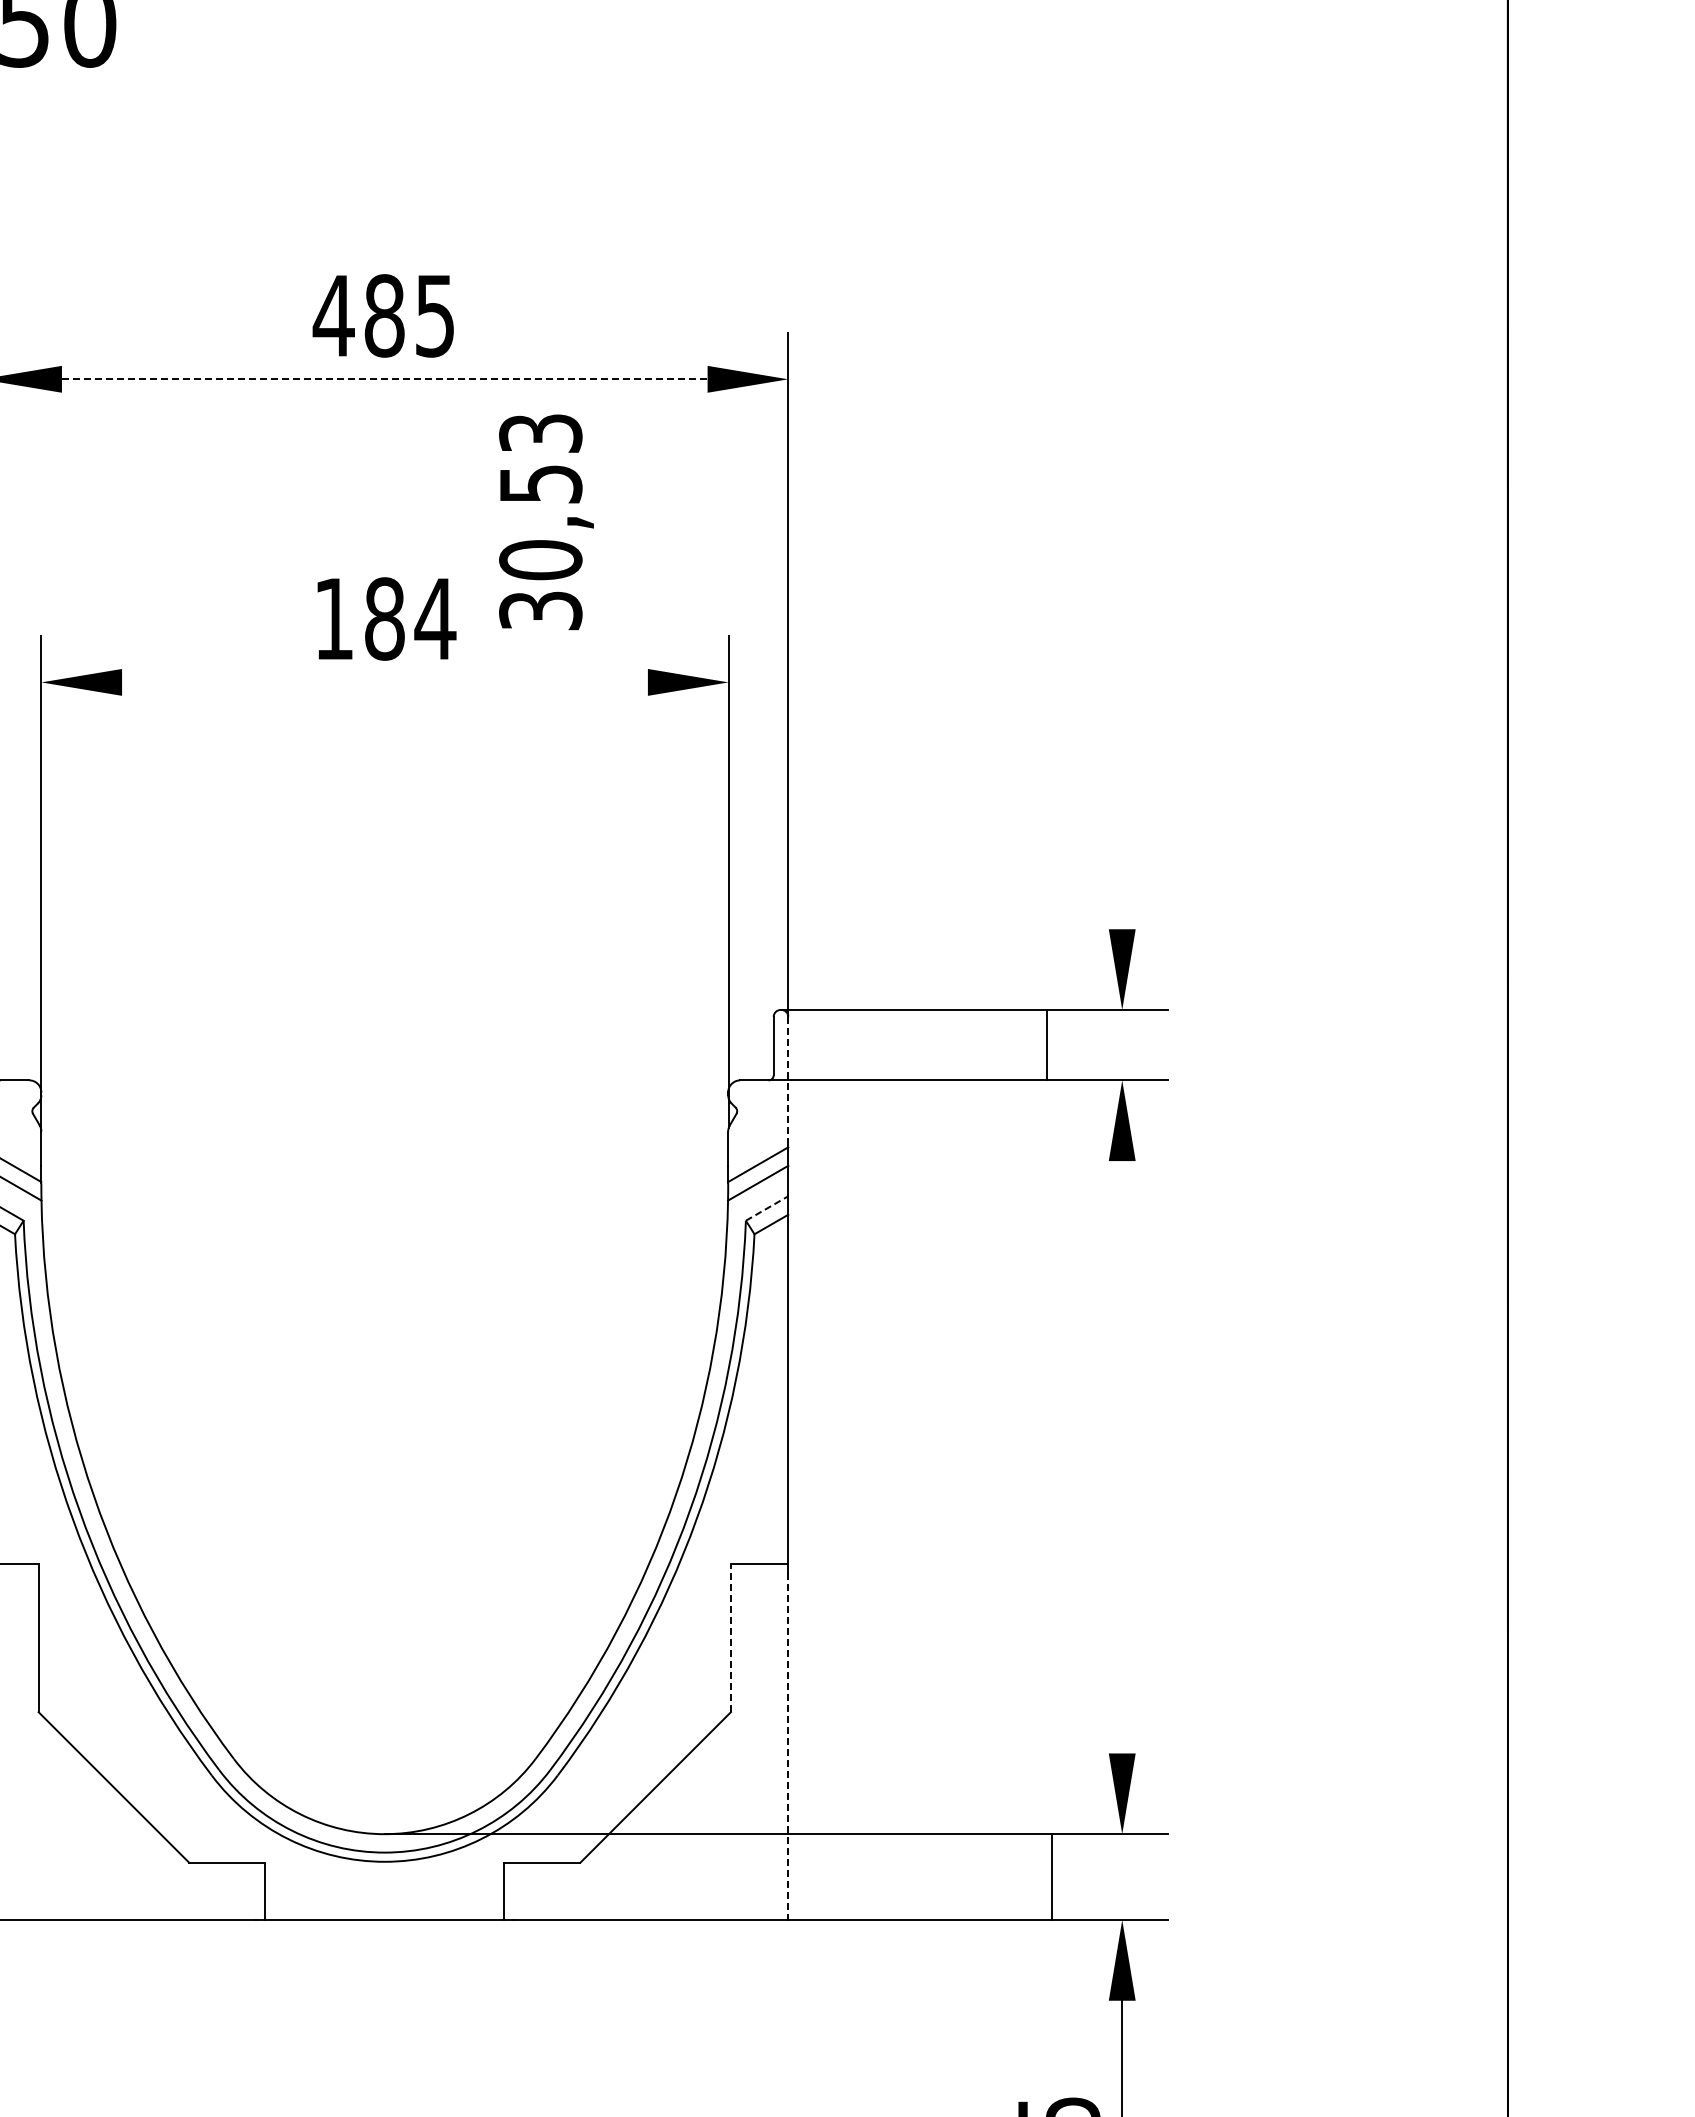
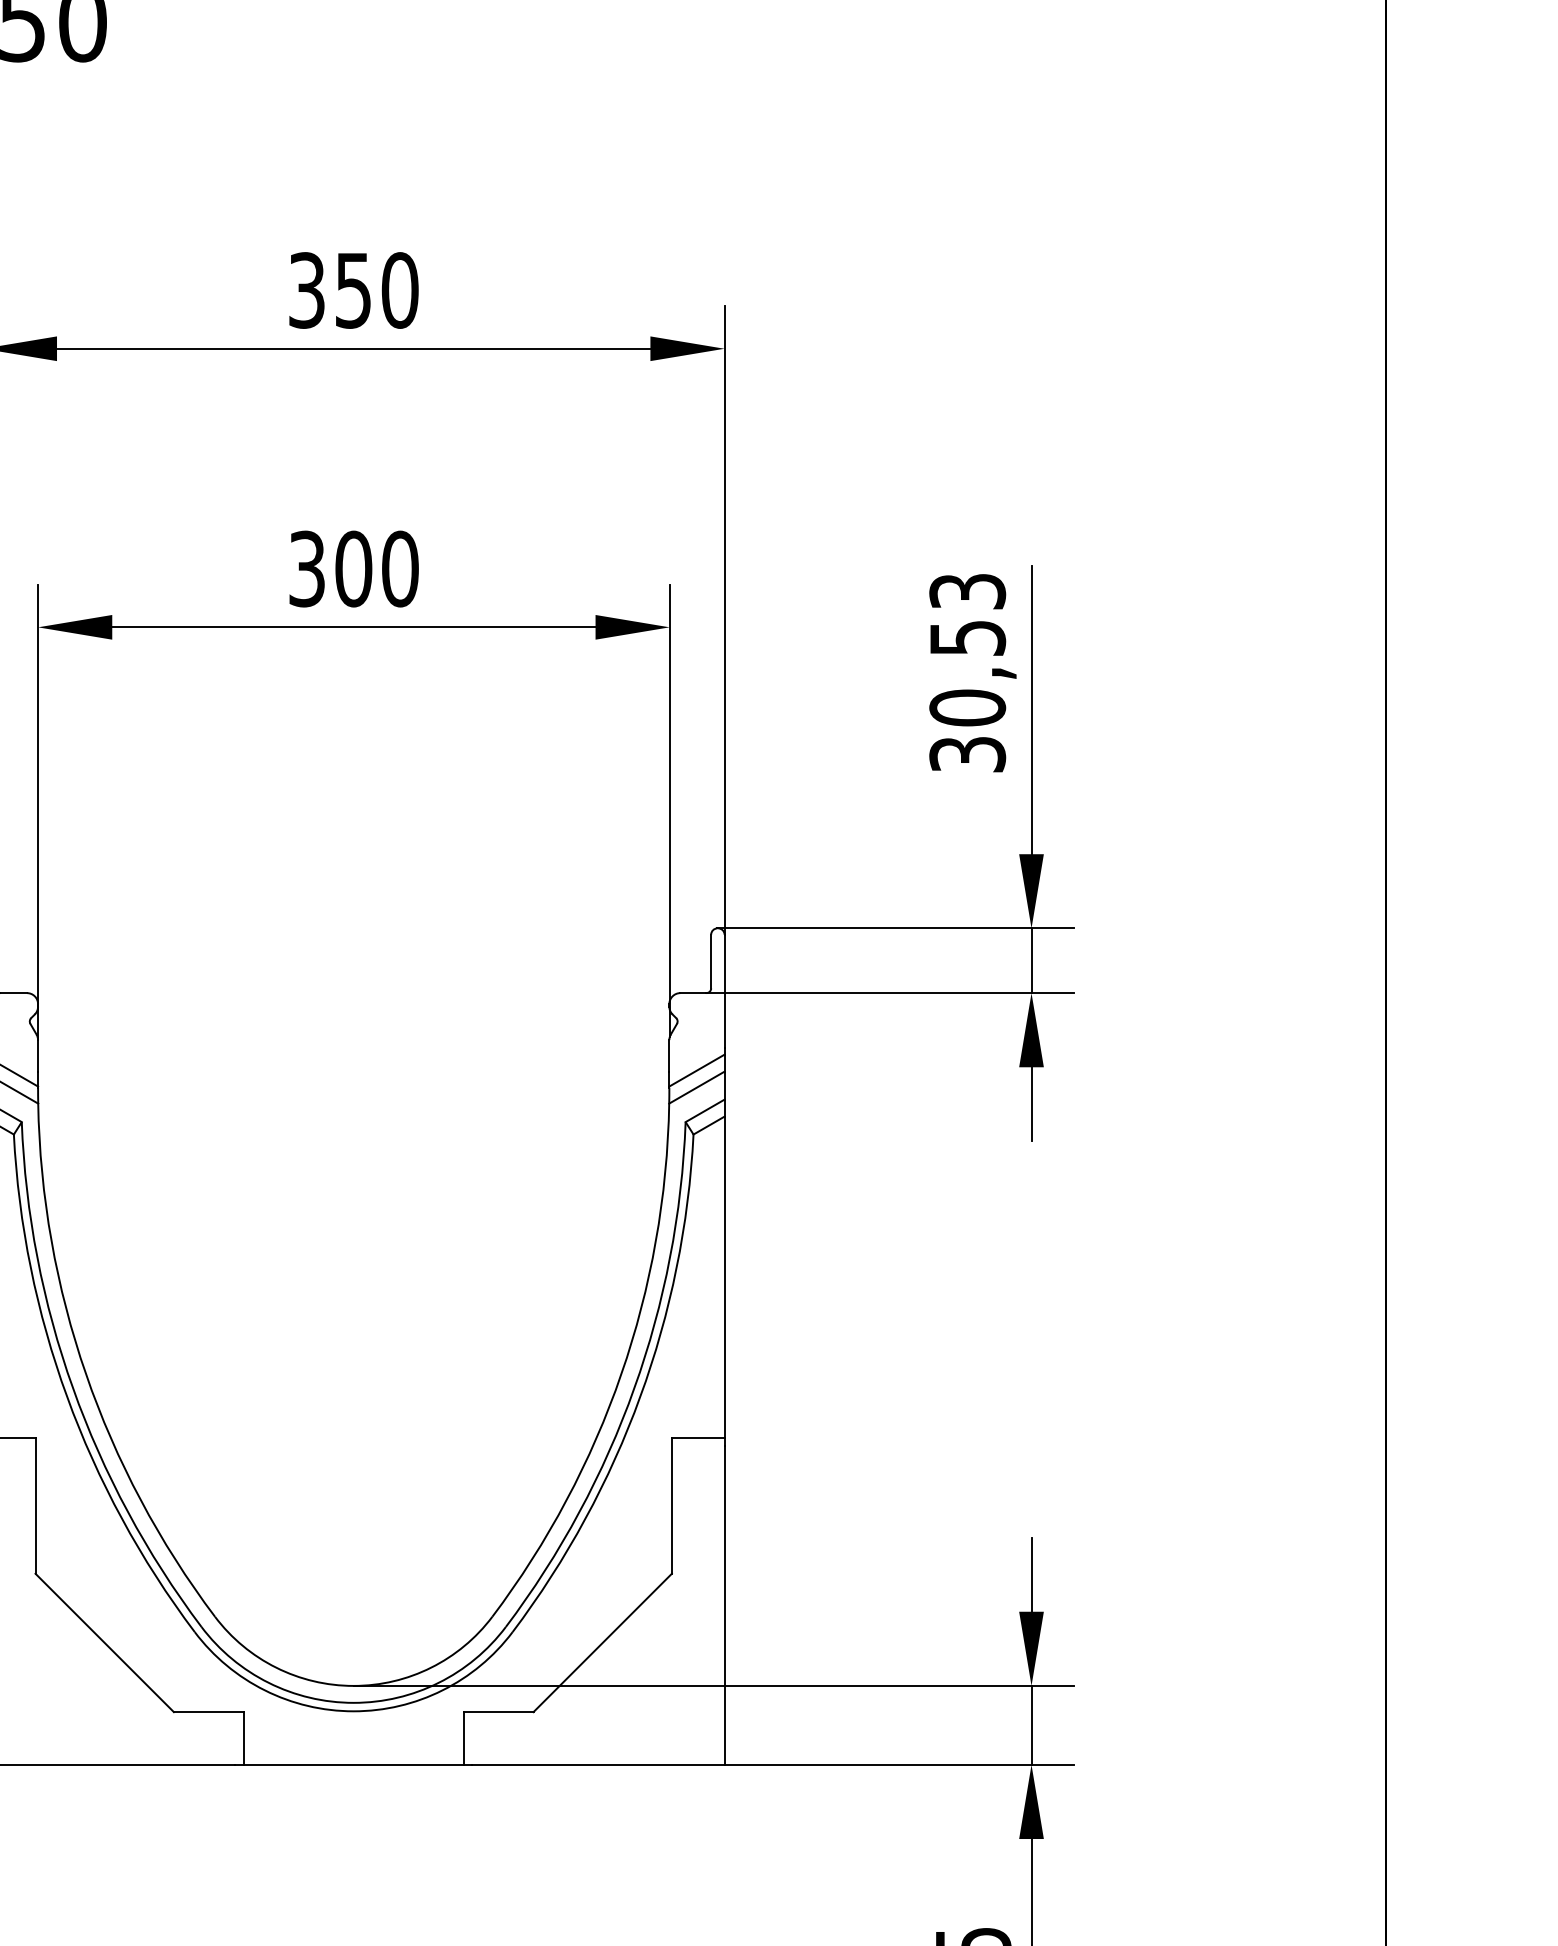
text: (383, 315) -> (352, 290), 485 -> 350
line: (384, 379) -> (353, 348), dashed -> solid
text: (546, 522) -> (972, 673), moved
text: (385, 618) -> (354, 568), 184 -> 300
line: (384, 682) -> (353, 627), added
line: (1122, 772) -> (1031, 710), added
line: (1047, 1044) -> (1031, 960), moved
line: (788, 1078) -> (724, 991), dashed -> solid
line: (1122, 1201) -> (1031, 1104), added
line: (767, 1208) -> (705, 1110), dashed -> solid
line: (730, 1637) -> (671, 1505), dashed -> solid
line: (1122, 1712) -> (1031, 1574), added
line: (788, 1747) -> (724, 1606), dashed -> solid
line: (1052, 1877) -> (1031, 1725), moved

